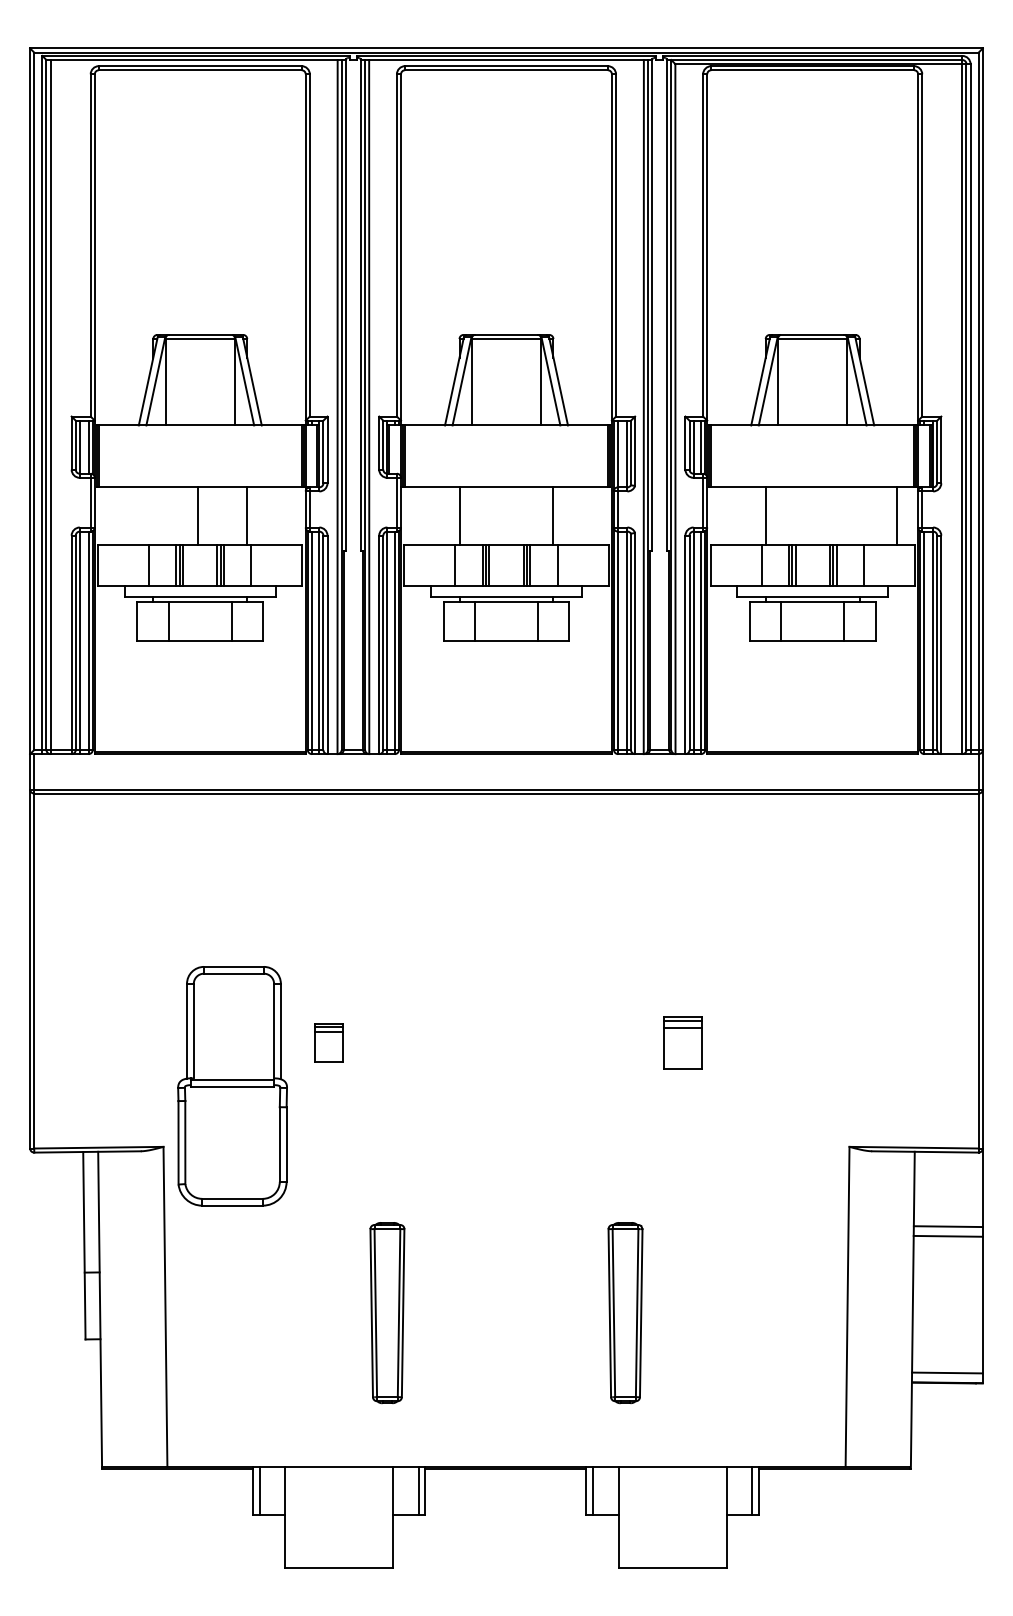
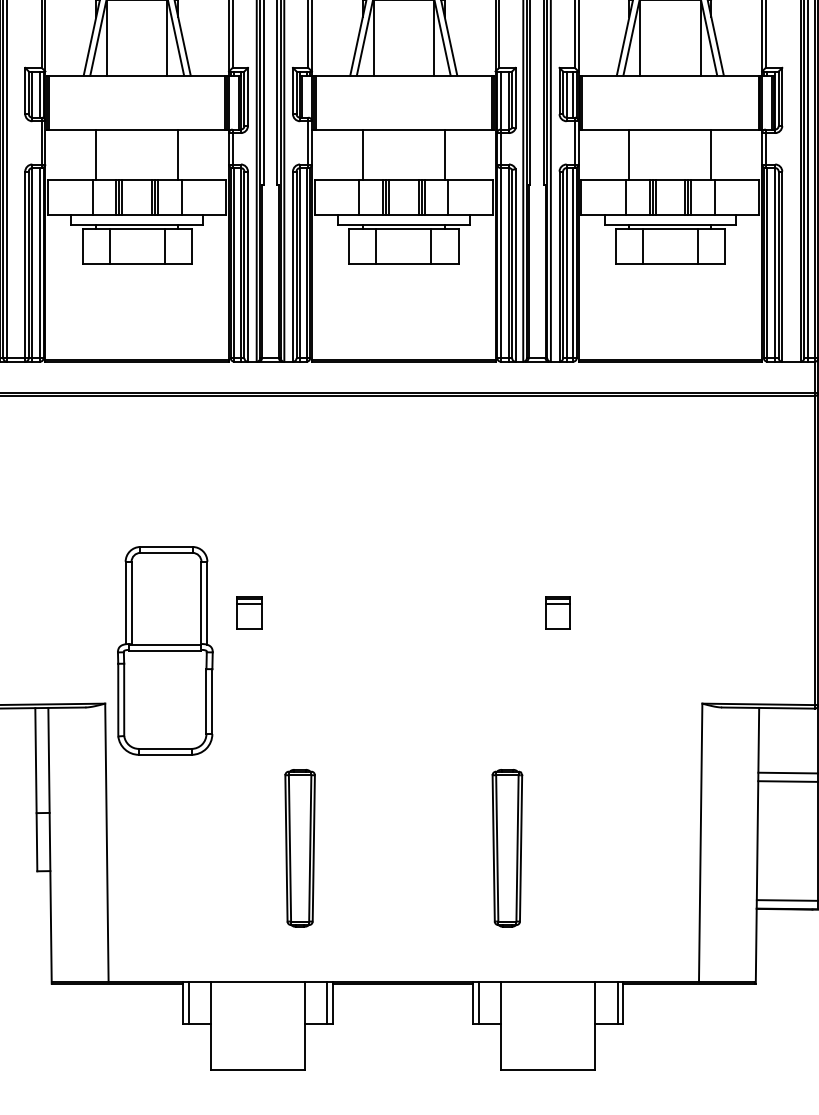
line: (198, 516) -> (96, 154), moved
line: (896, 516) -> (711, 154), moved
part: (683, 1042) -> (557, 612), size x0.71

